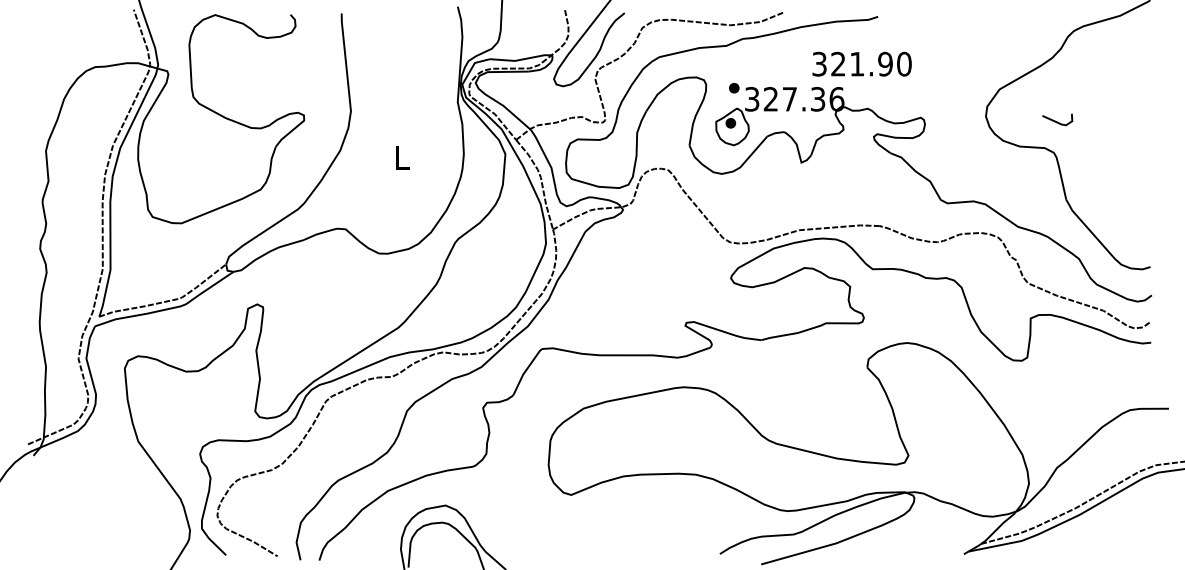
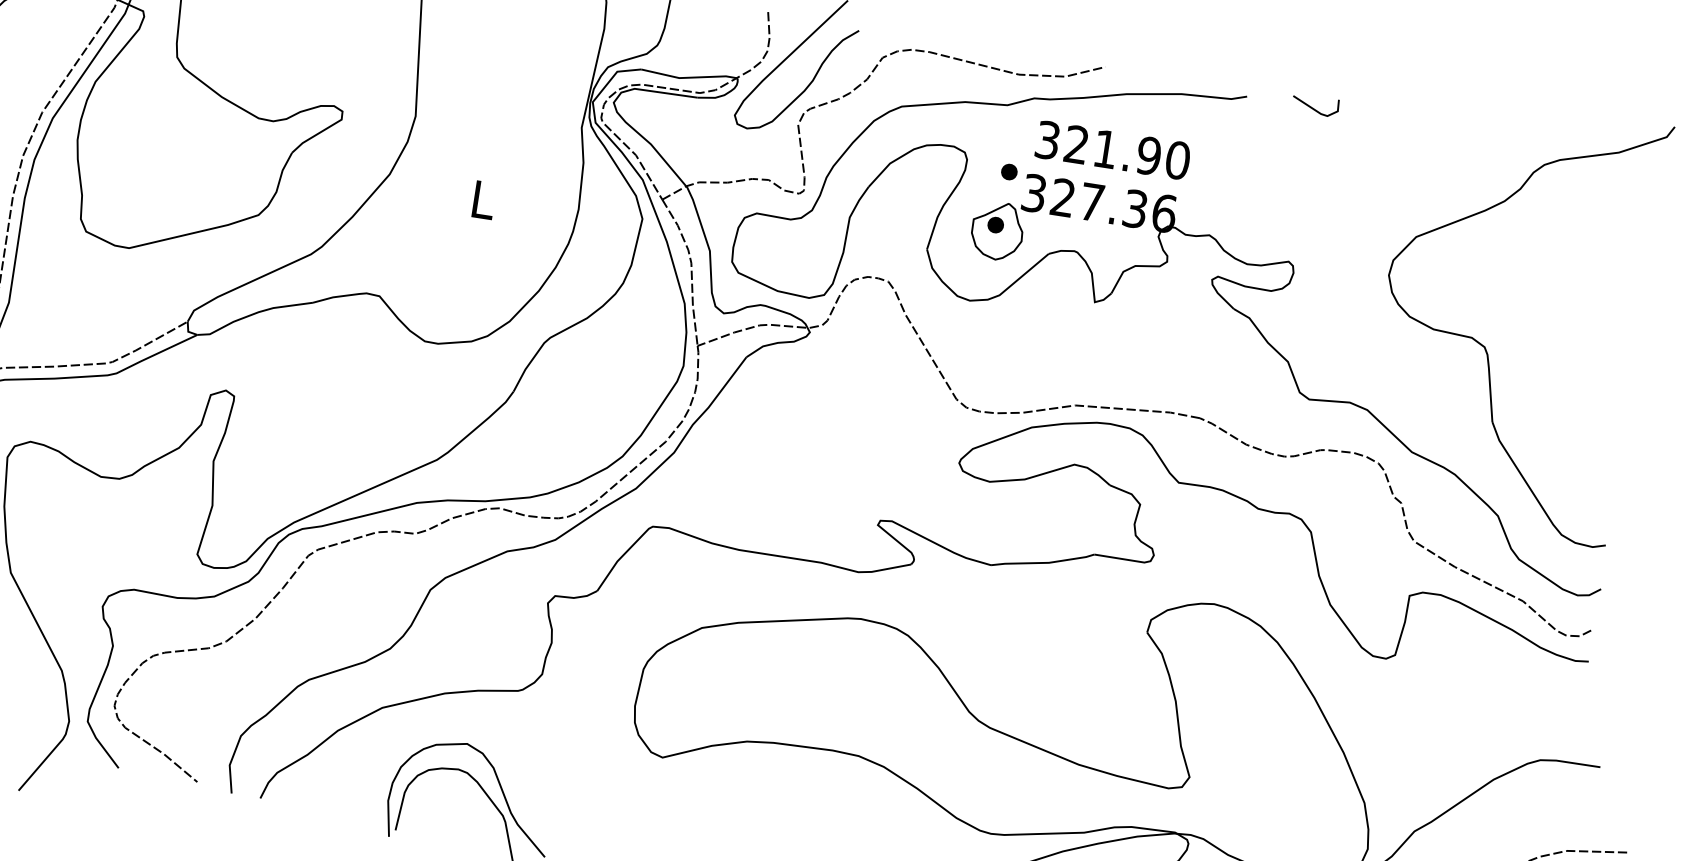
text: (861, 63) -> (1112, 149), moved
line: (1057, 121) -> (1315, 108), moved

